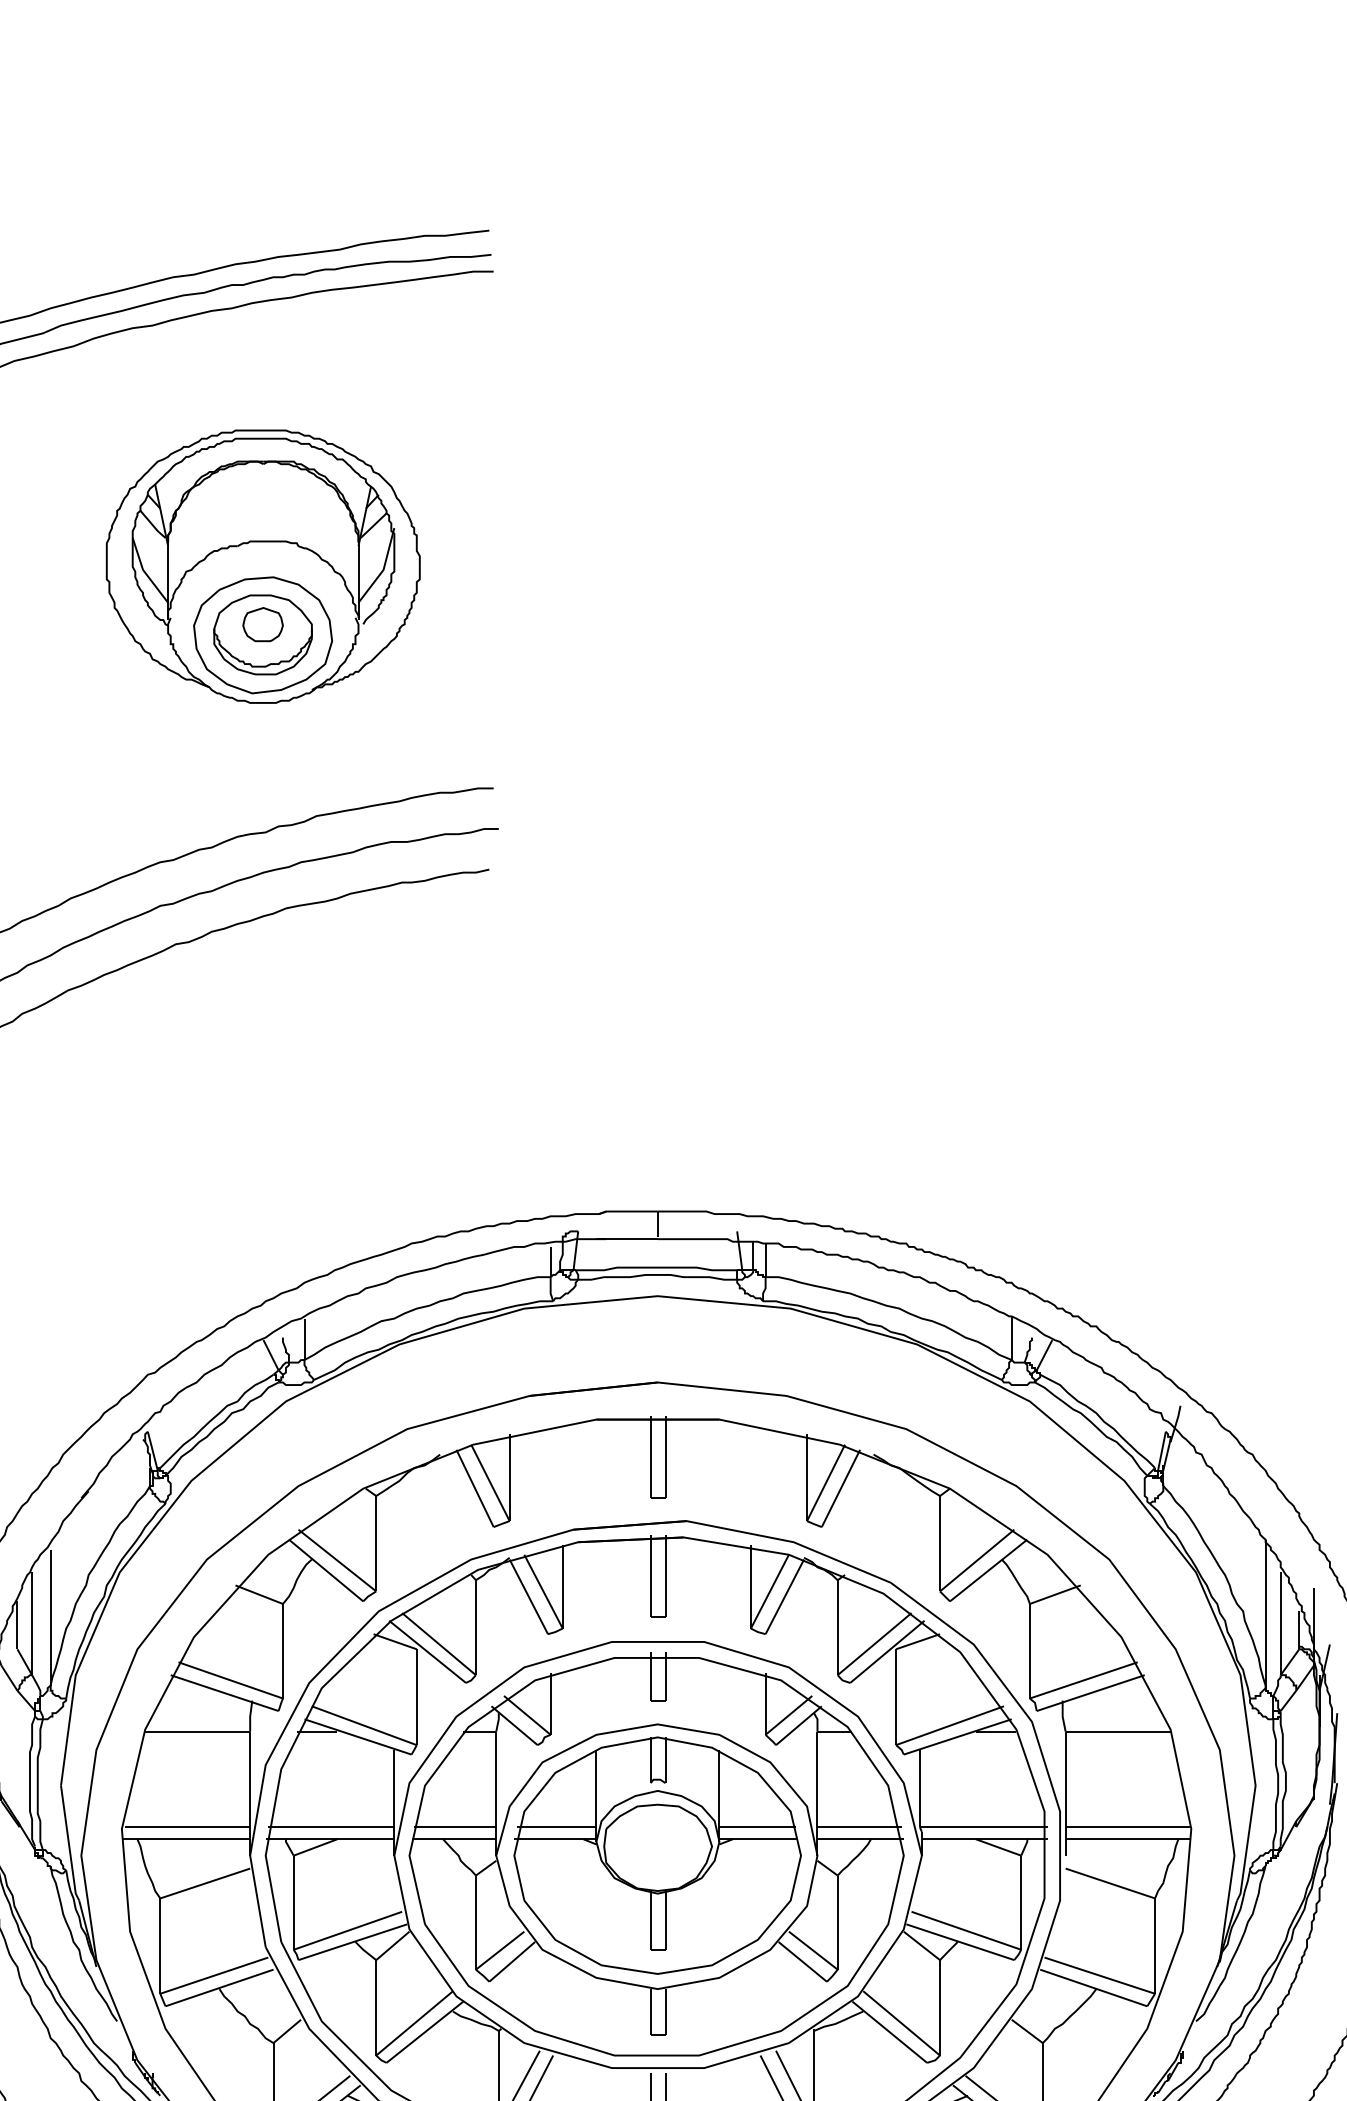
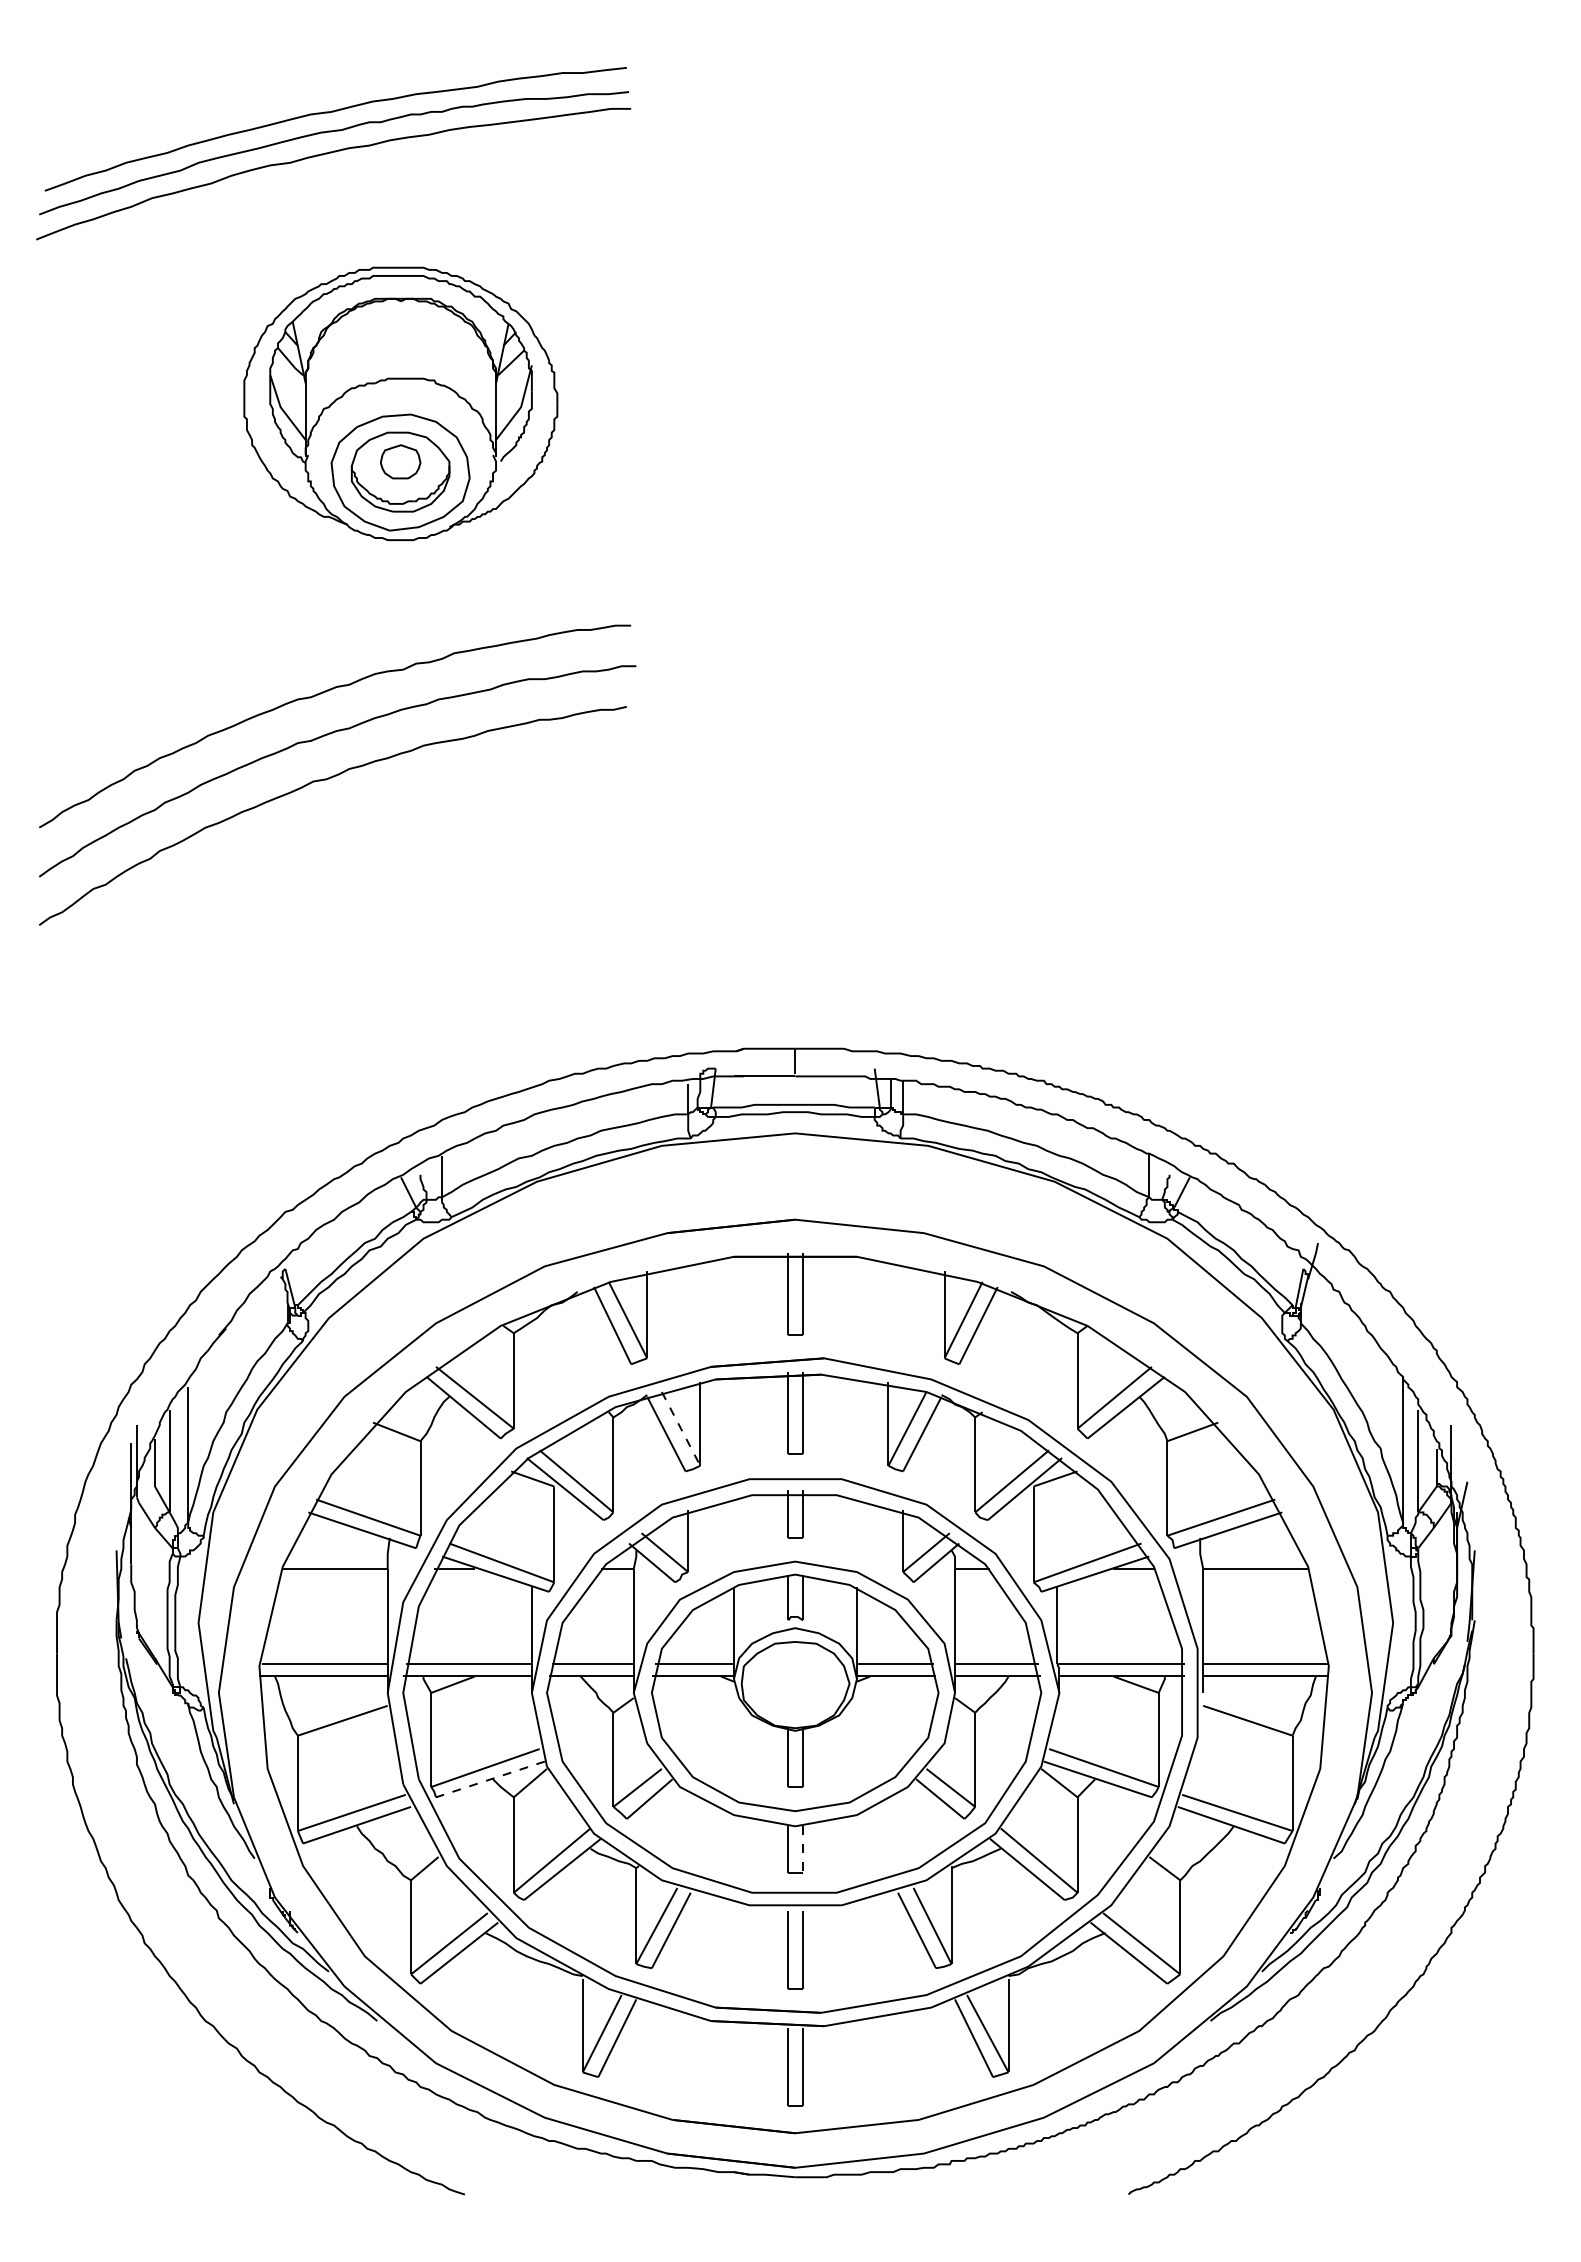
line: (543, 1591) -> (681, 1428), solid -> dashed
line: (351, 1942) -> (489, 1779), solid -> dashed
line: (665, 2012) -> (803, 1849), solid -> dashed

